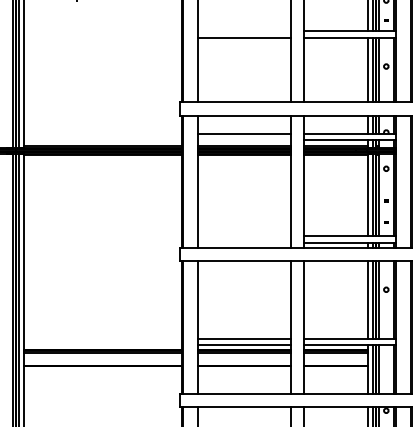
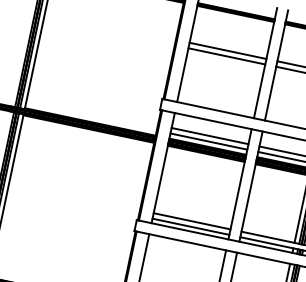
line: (244, 31) -> (228, 51), added
line: (244, 140) -> (209, 141), added
line: (244, 236) -> (192, 221), added
line: (244, 242) -> (191, 226), added

